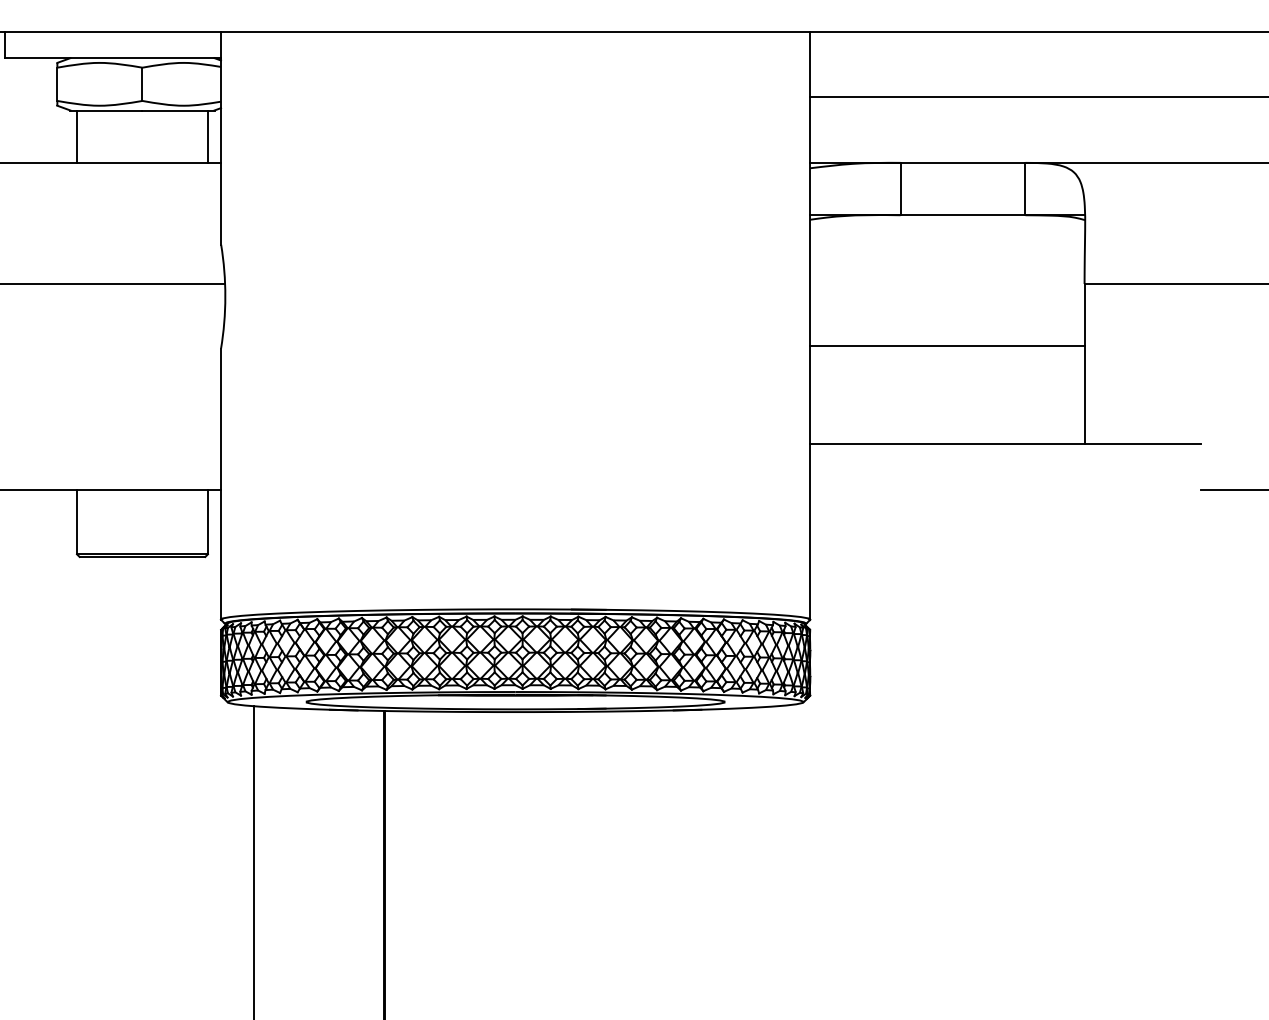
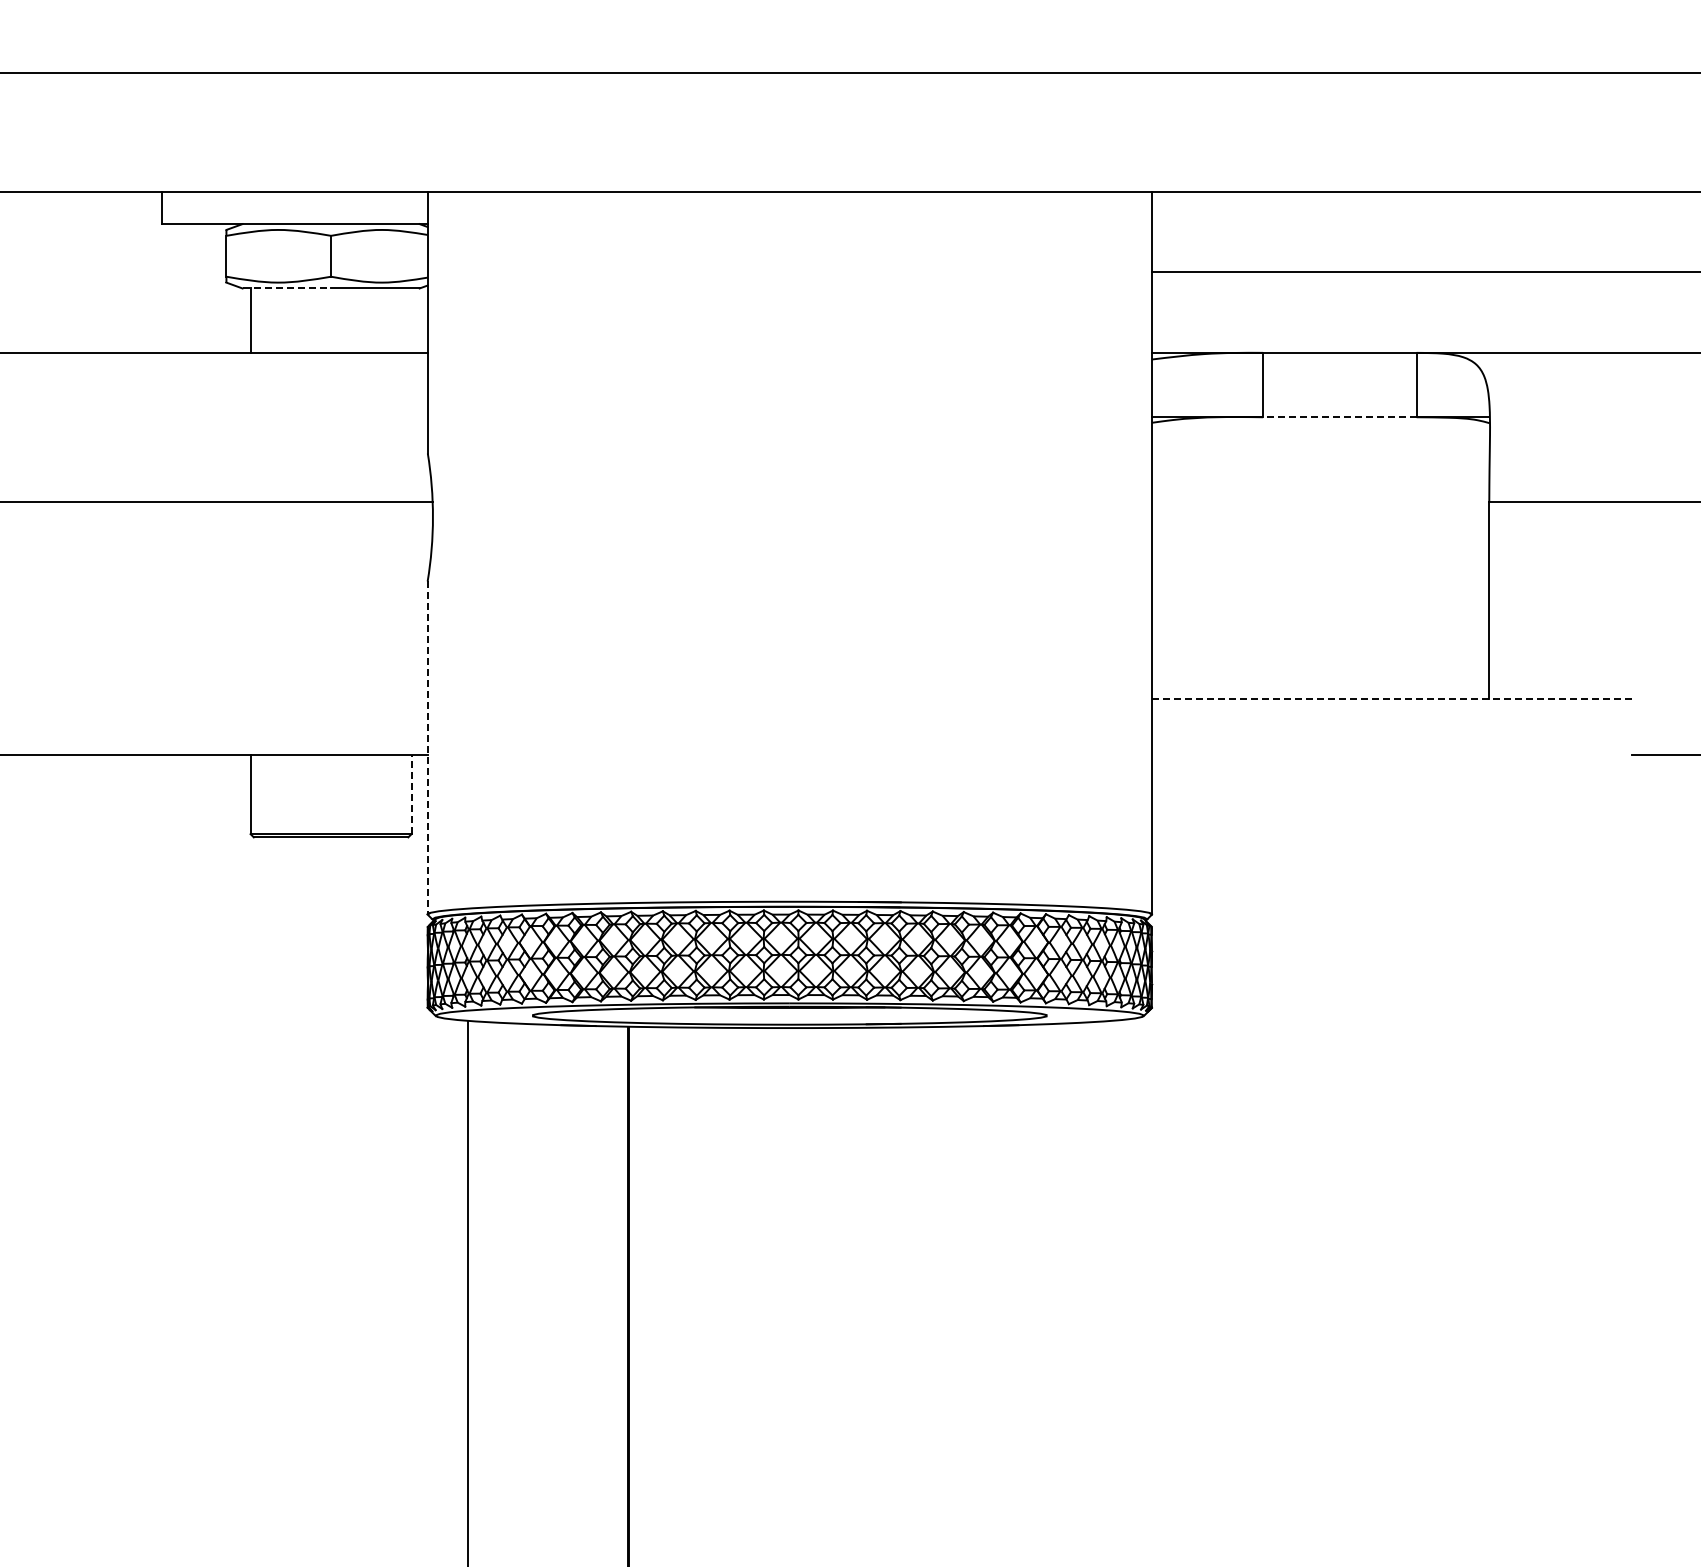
line: (107, 110) -> (287, 288), solid -> dashed
line: (207, 136) -> (411, 320), removed
line: (962, 215) -> (1339, 417), solid -> dashed
line: (947, 346) -> (1320, 578), removed
line: (1005, 444) -> (1391, 698), solid -> dashed
line: (220, 483) -> (427, 747), solid -> dashed
line: (207, 522) -> (411, 794), solid -> dashed

